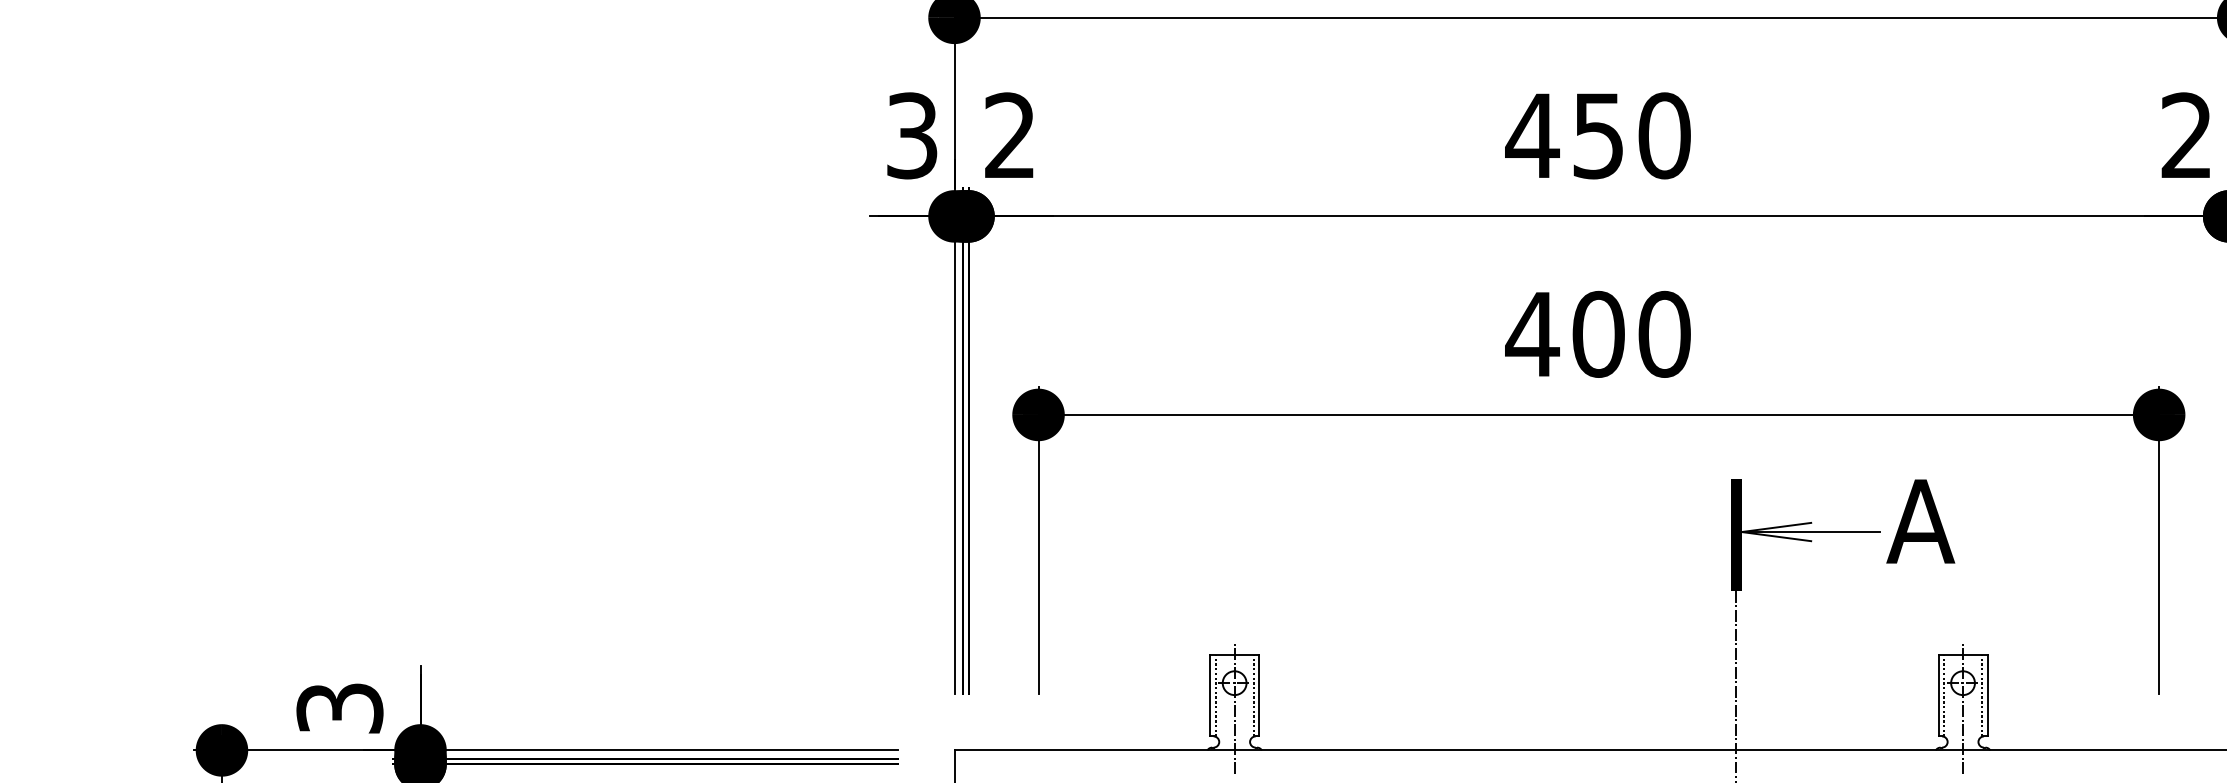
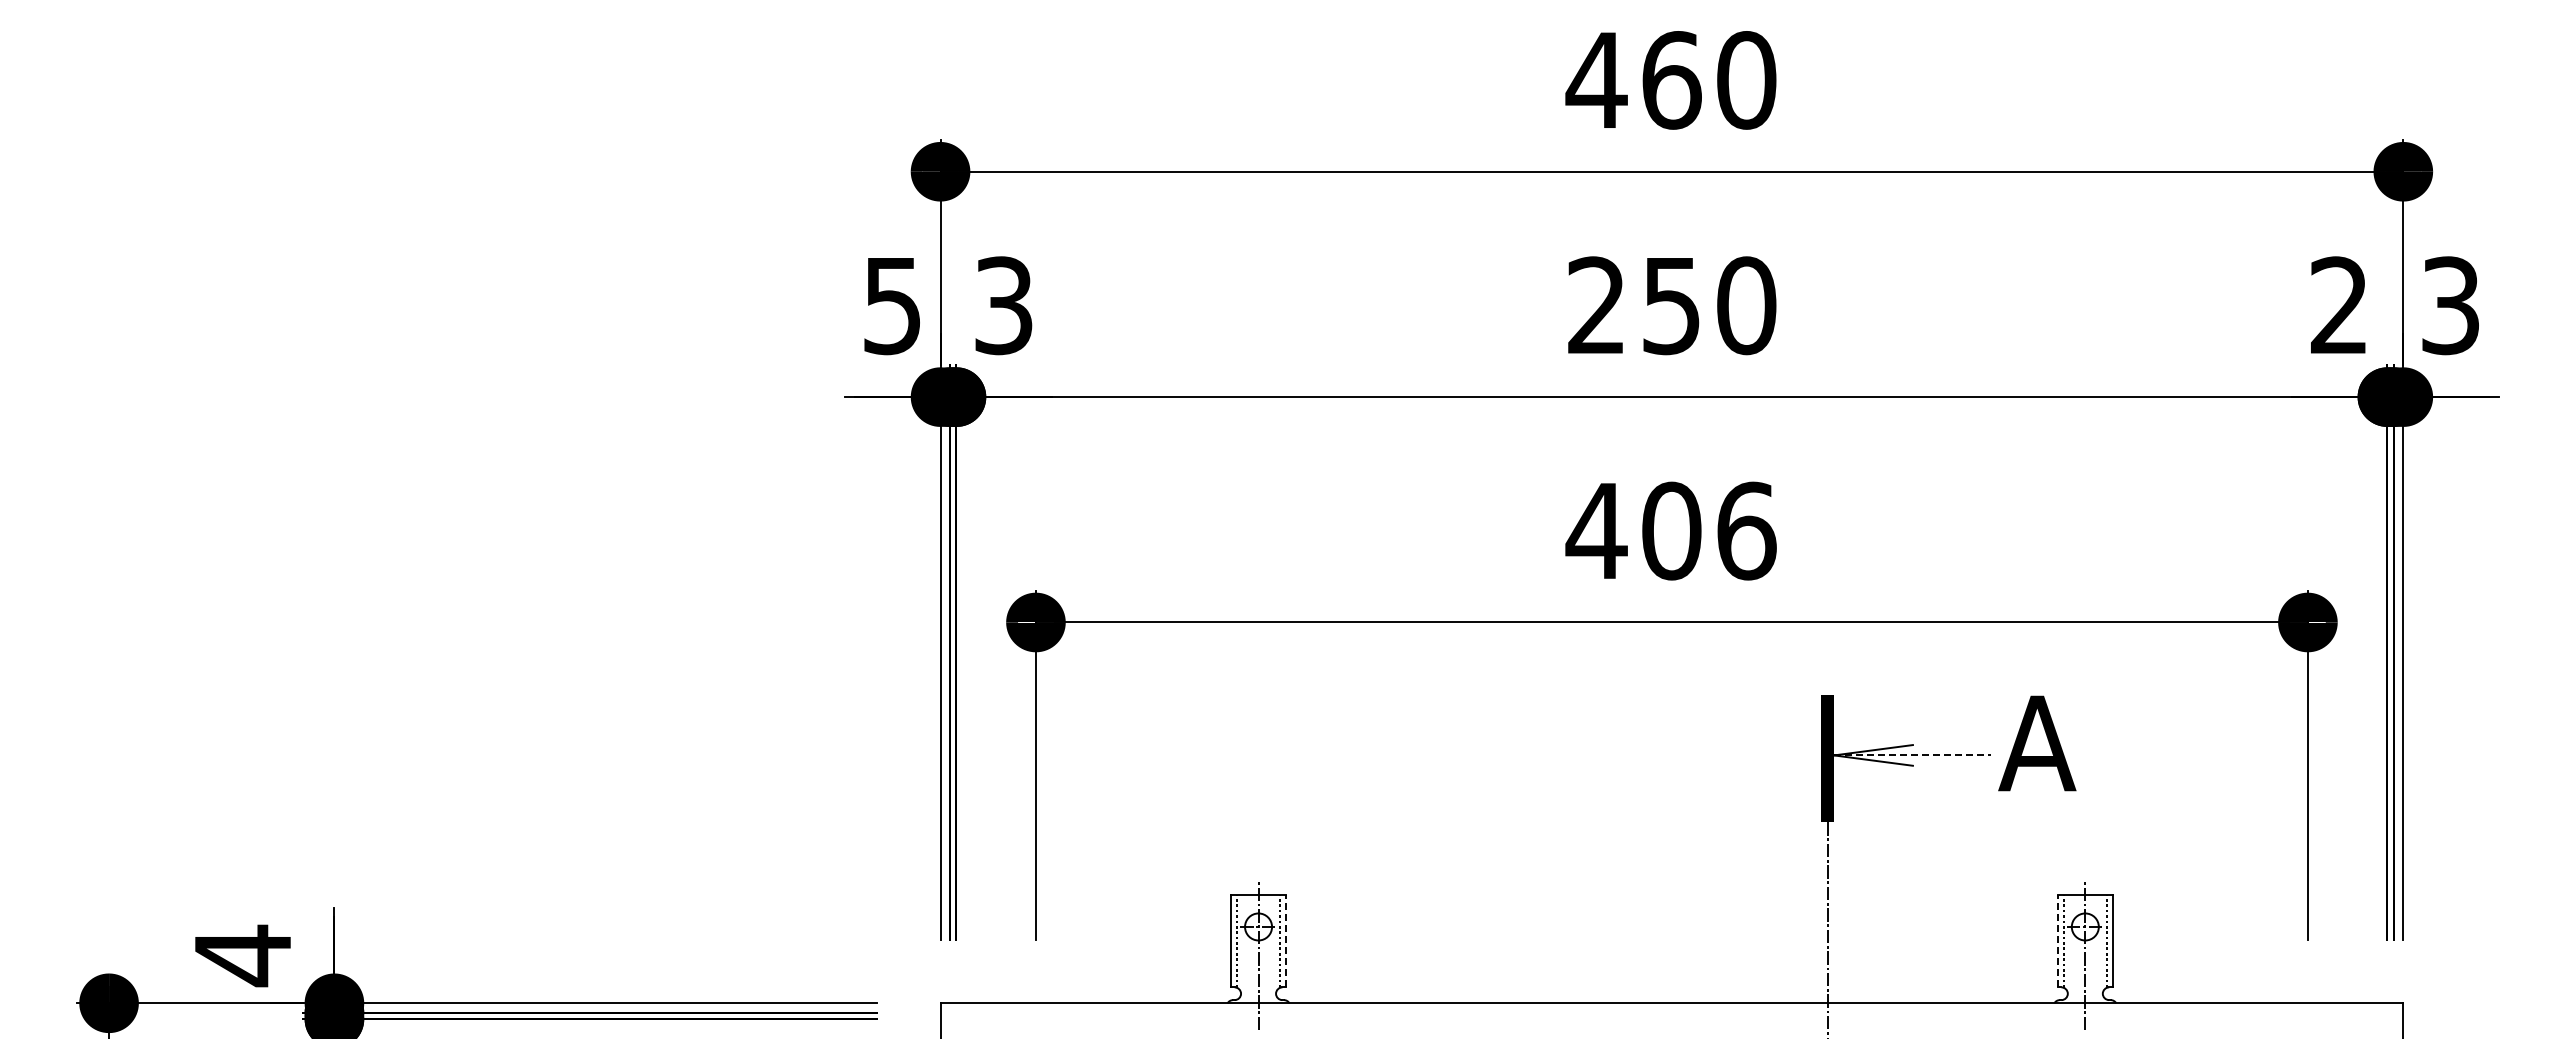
text: (1532, 134) -> (1596, 304), 450 -> 250
text: (912, 135) -> (892, 305), 3 -> 5
text: (1009, 135) -> (1003, 305), 2 -> 3
text: (1664, 333) -> (1746, 530), 400 -> 406
line: (1810, 532) -> (1912, 755), solid -> dashed
line: (1259, 695) -> (1286, 940), solid -> dashed
line: (1938, 695) -> (2057, 940), solid -> dashed
text: (339, 708) -> (242, 955), 3 -> 4

